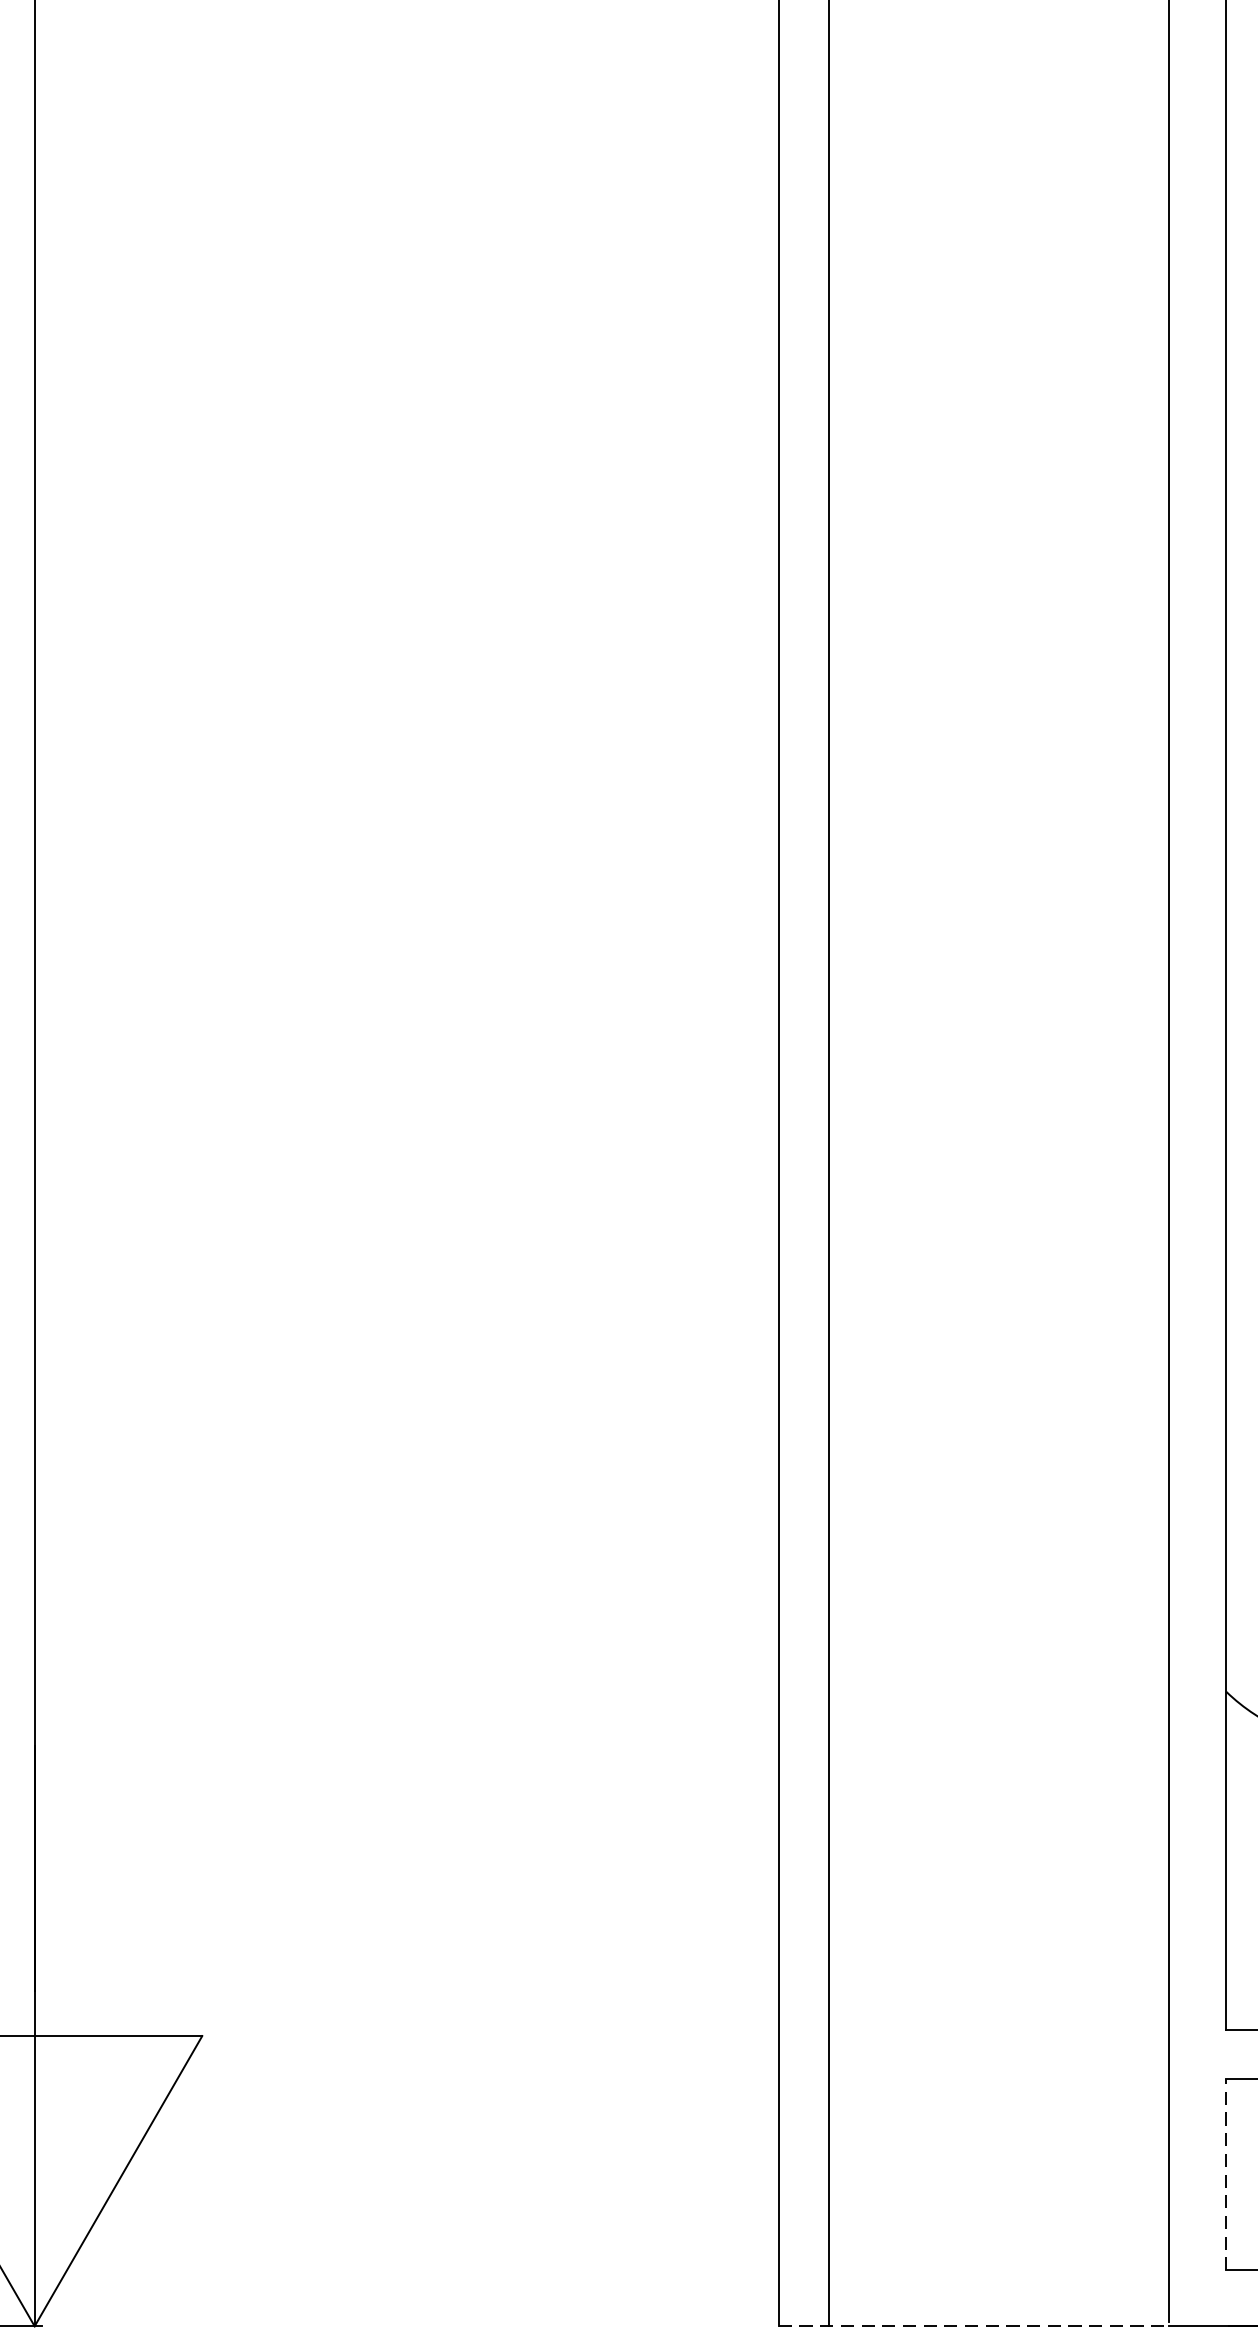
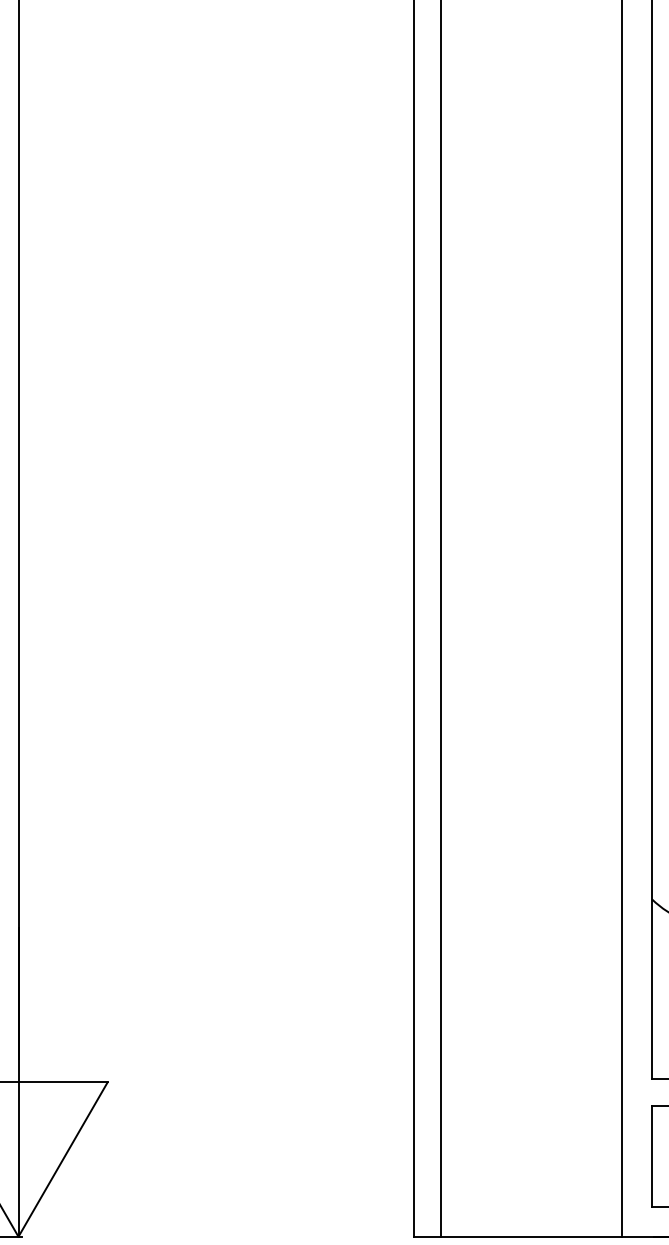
line: (1225, 2175) -> (651, 1156), dashed -> solid
line: (973, 2325) -> (517, 1236), dashed -> solid

